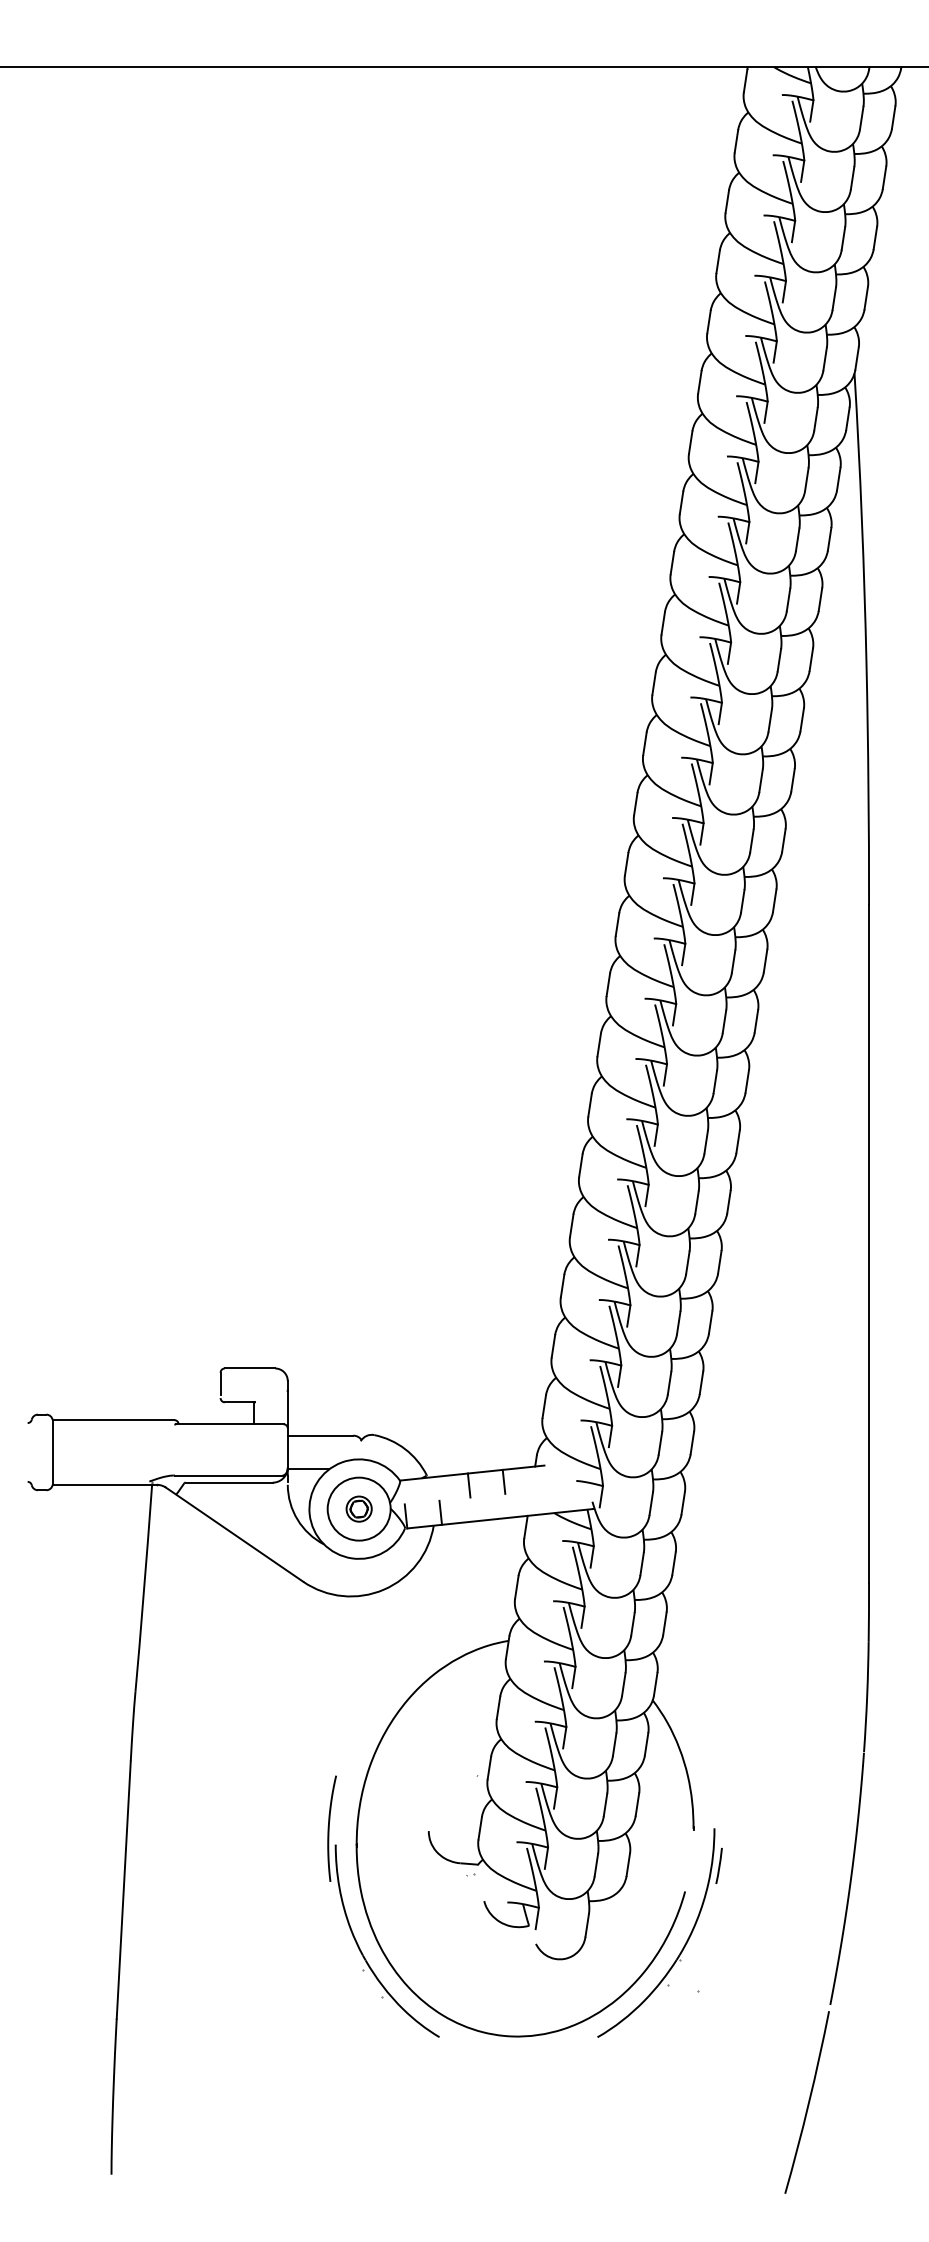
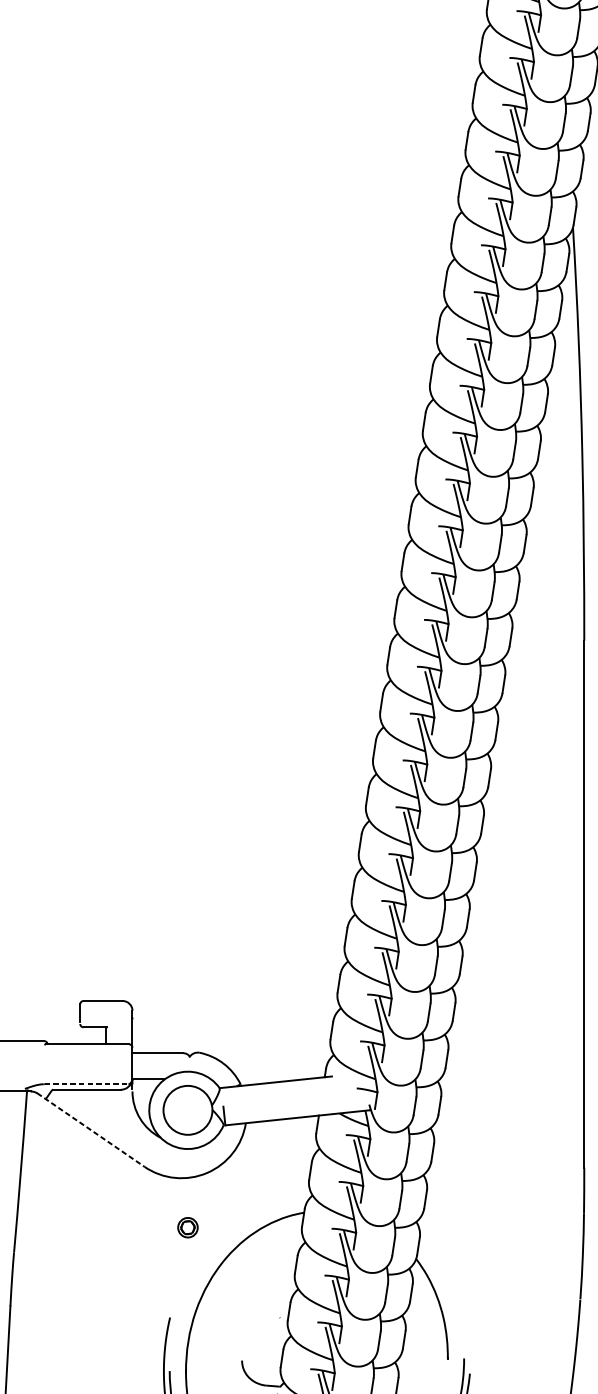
line: (228, 1475) -> (86, 1084), solid -> dashed
line: (503, 1481) -> (300, 1088), removed
line: (468, 1485) -> (272, 1091), removed
part: (358, 1508) -> (187, 1227), moved
line: (440, 1512) -> (251, 1112), removed
line: (234, 1534) -> (91, 1130), solid -> dashed

